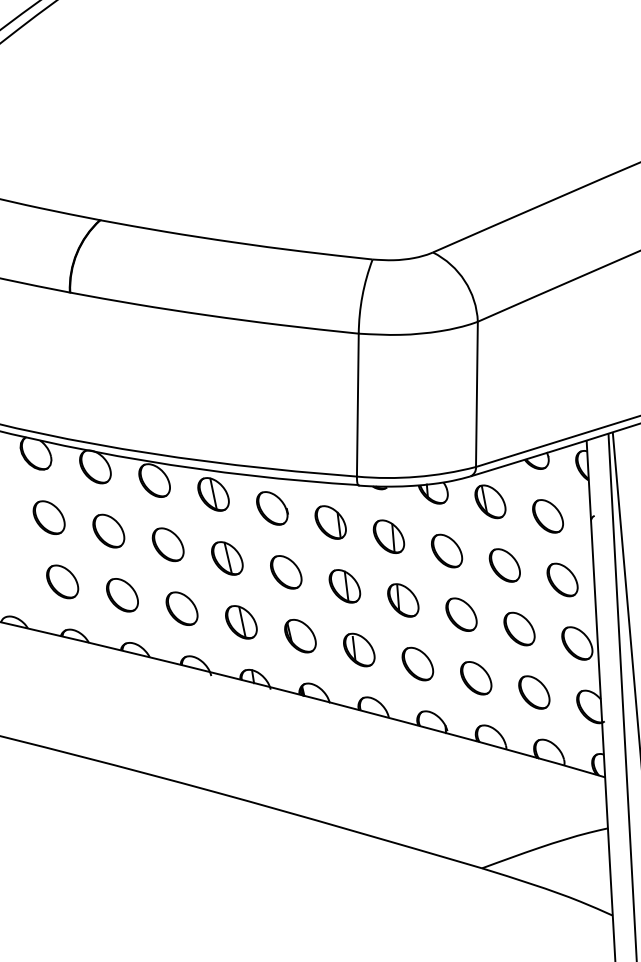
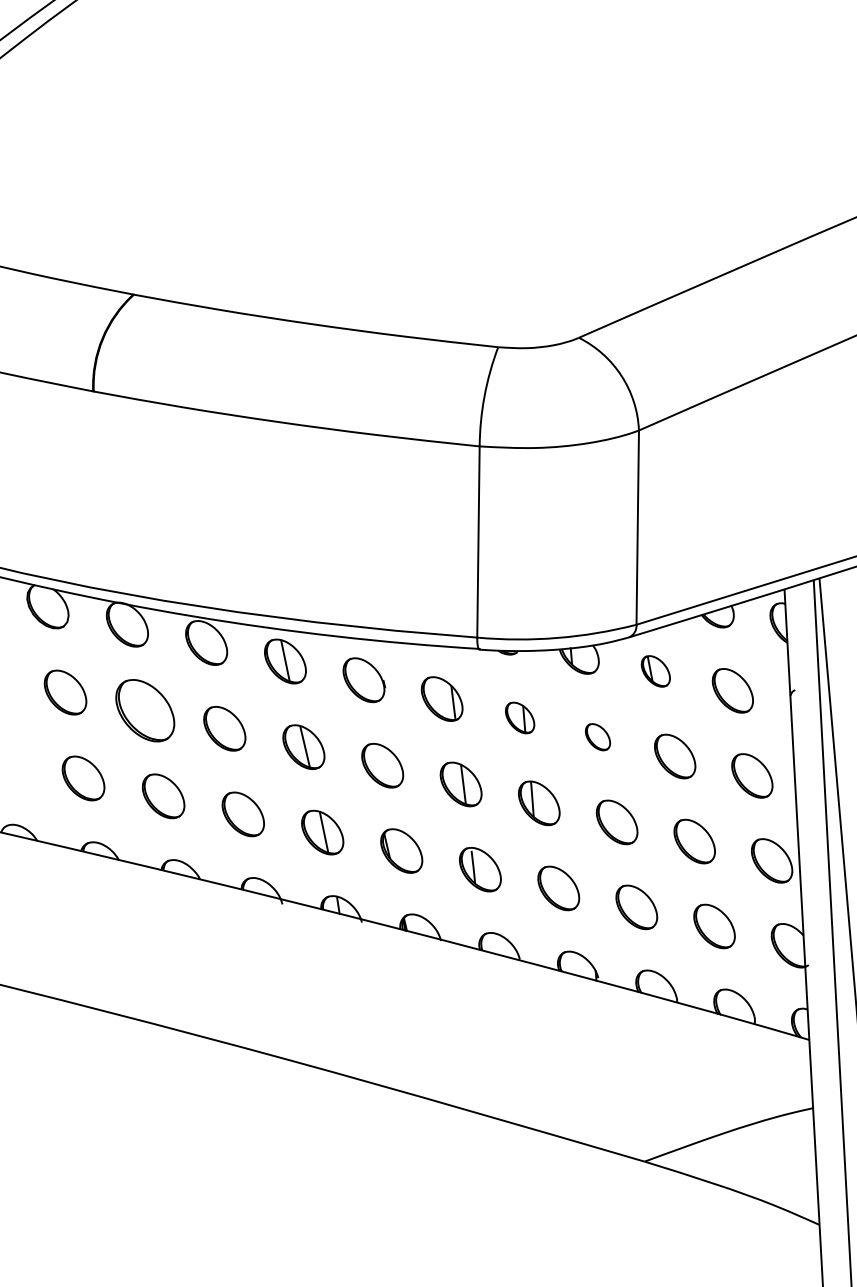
part: (490, 501) -> (655, 670), size x0.7
part: (108, 530) -> (144, 709), size x1.4
part: (388, 536) -> (519, 717), size x0.7
part: (447, 550) -> (598, 736), size x0.6

